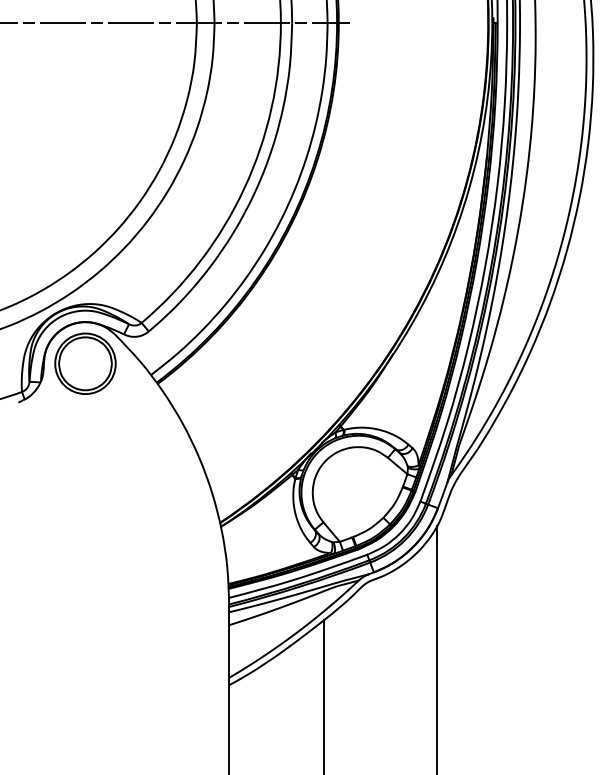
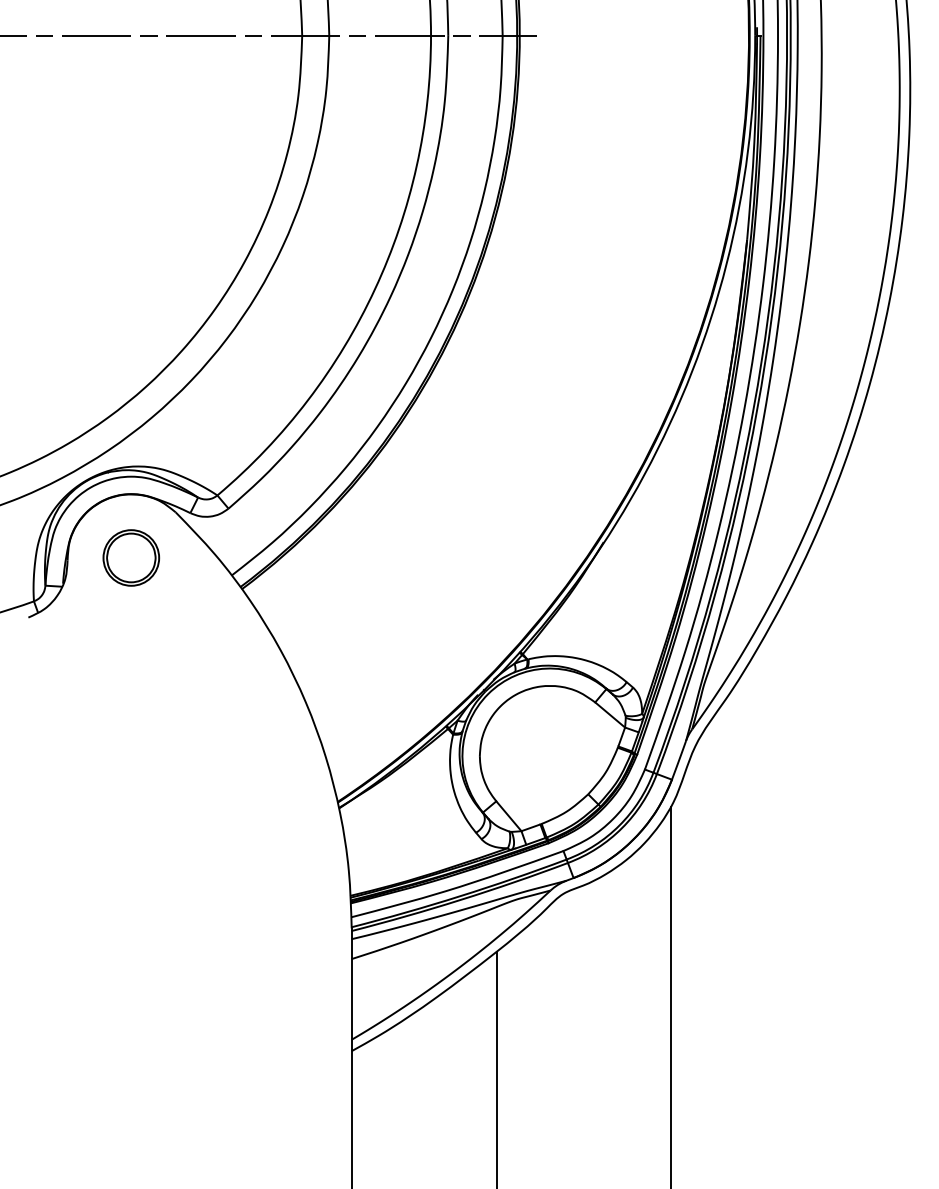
part: (85, 363) -> (131, 557), size x0.6

